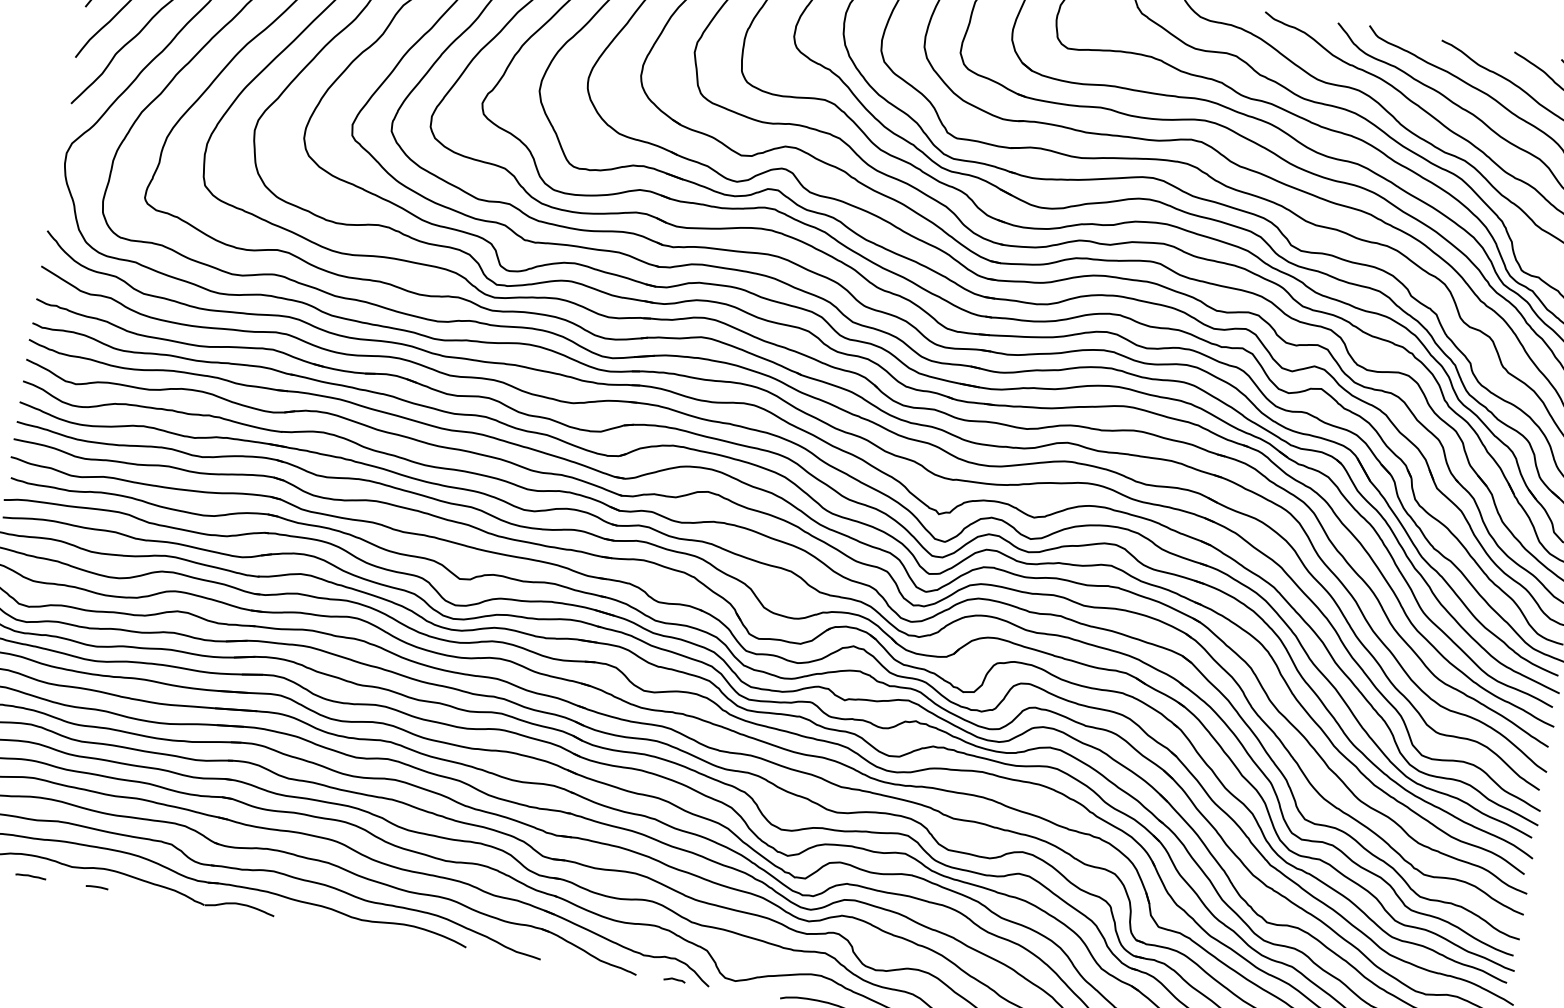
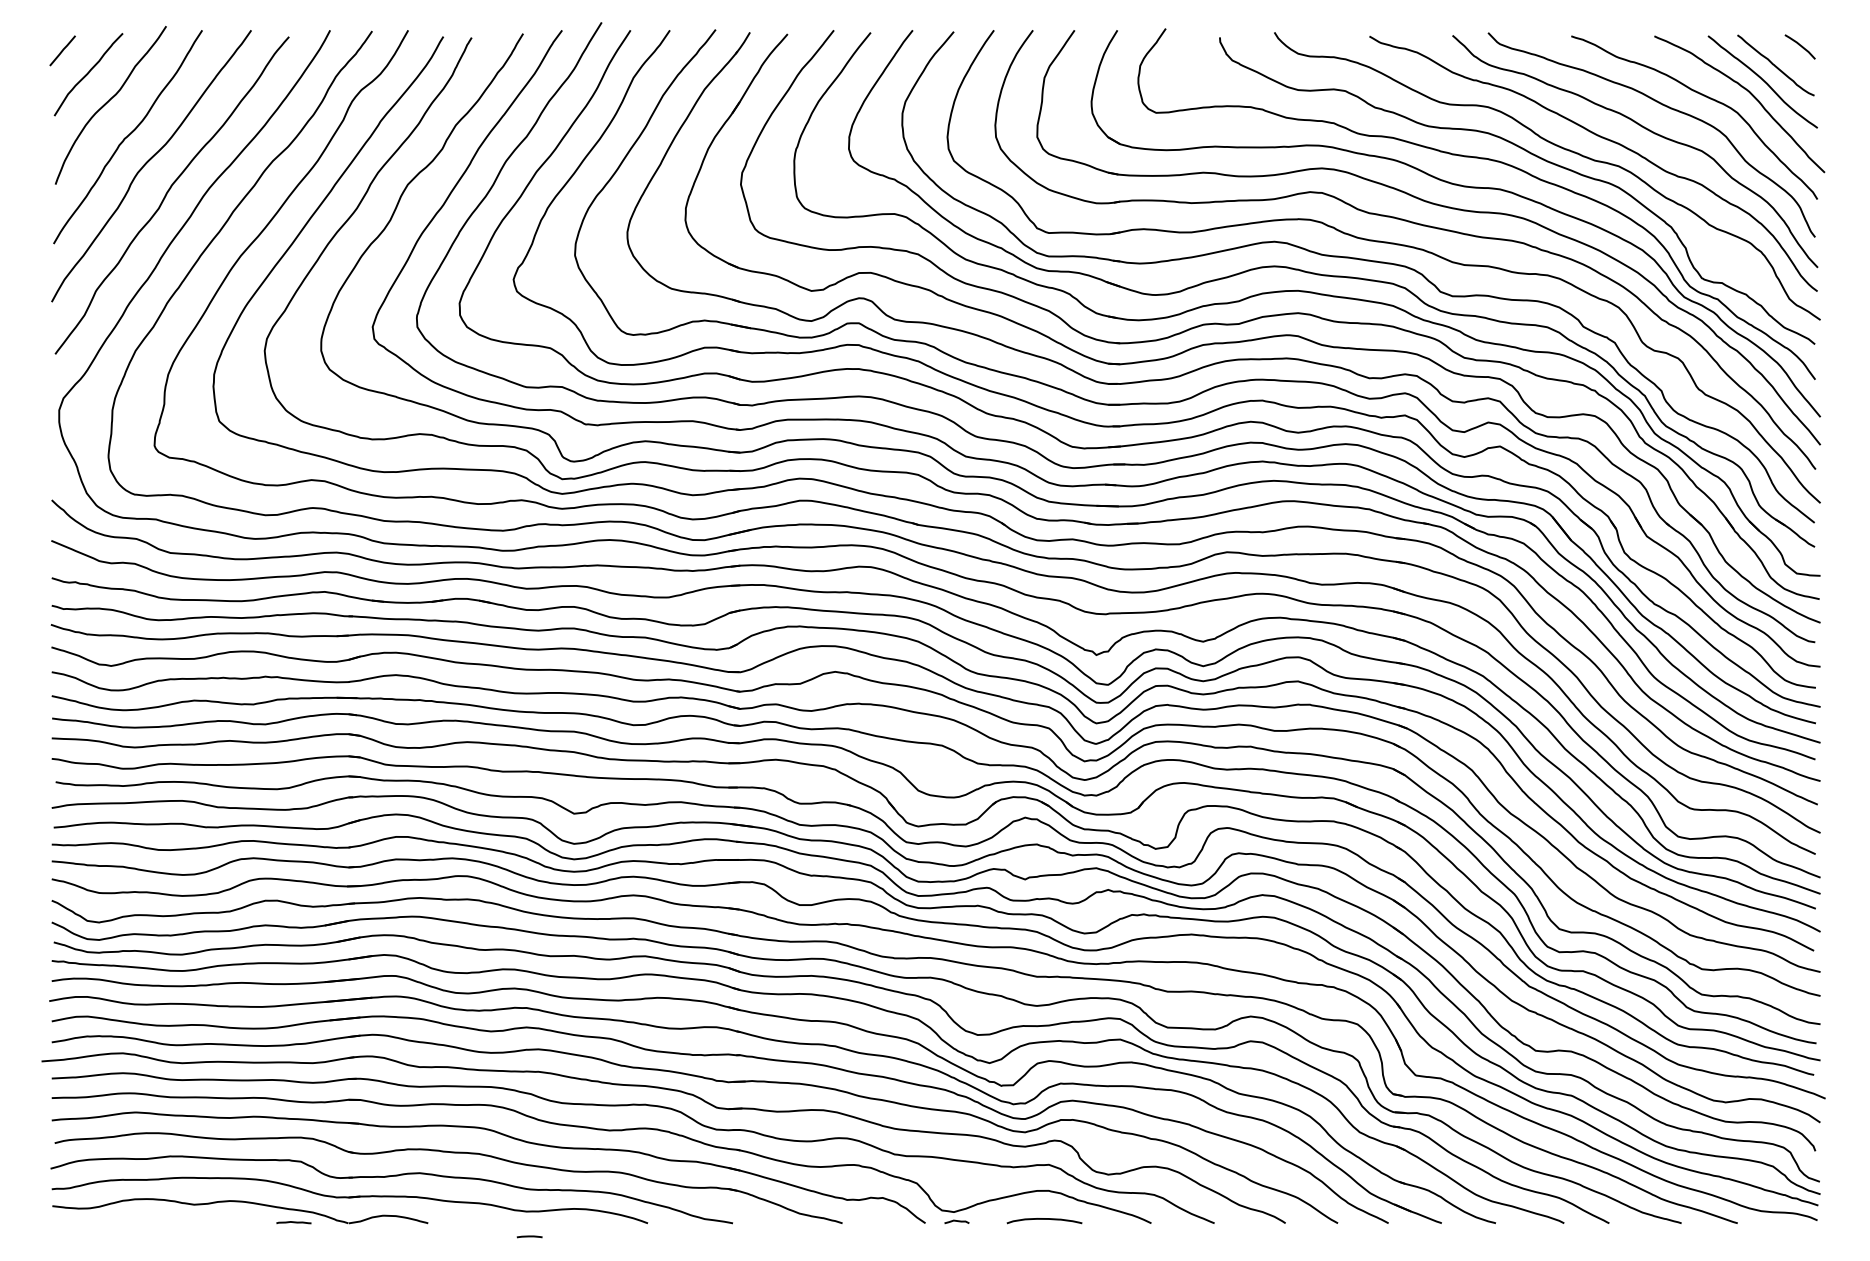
line: (30, 876) -> (293, 1222), moved
line: (97, 887) -> (529, 1236), moved
curve: (674, 979) -> (956, 1221), moved

